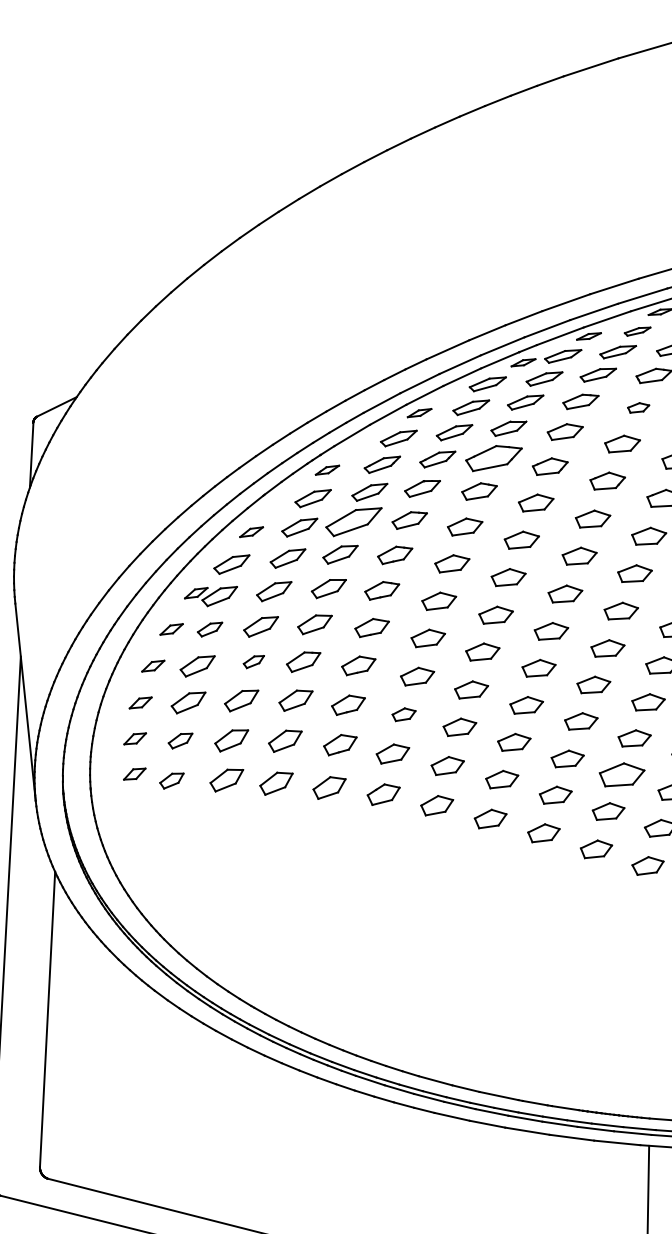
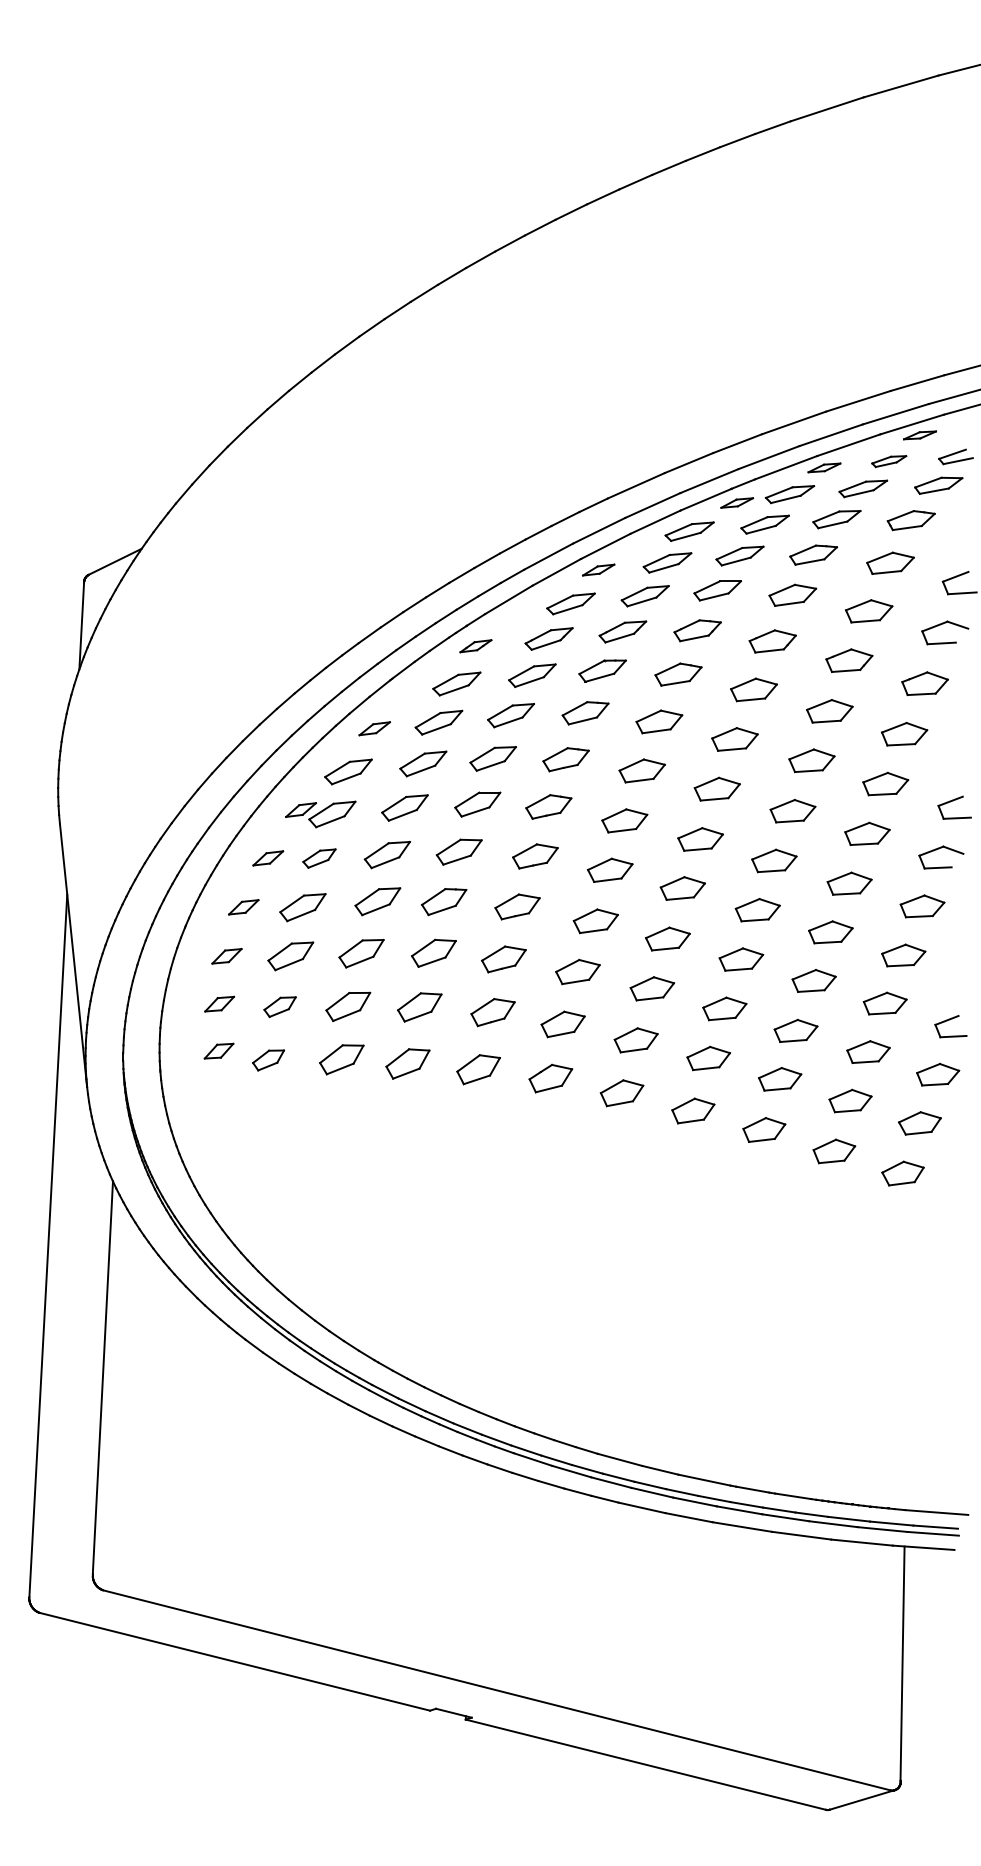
part: (638, 407) -> (890, 562), size x1.67
part: (493, 458) -> (697, 630), size x0.62
part: (353, 522) -> (510, 715), size x0.62
part: (253, 661) -> (377, 901), size x1.67
part: (403, 714) -> (577, 971), size x1.43
part: (622, 774) -> (868, 1051), size x0.71

